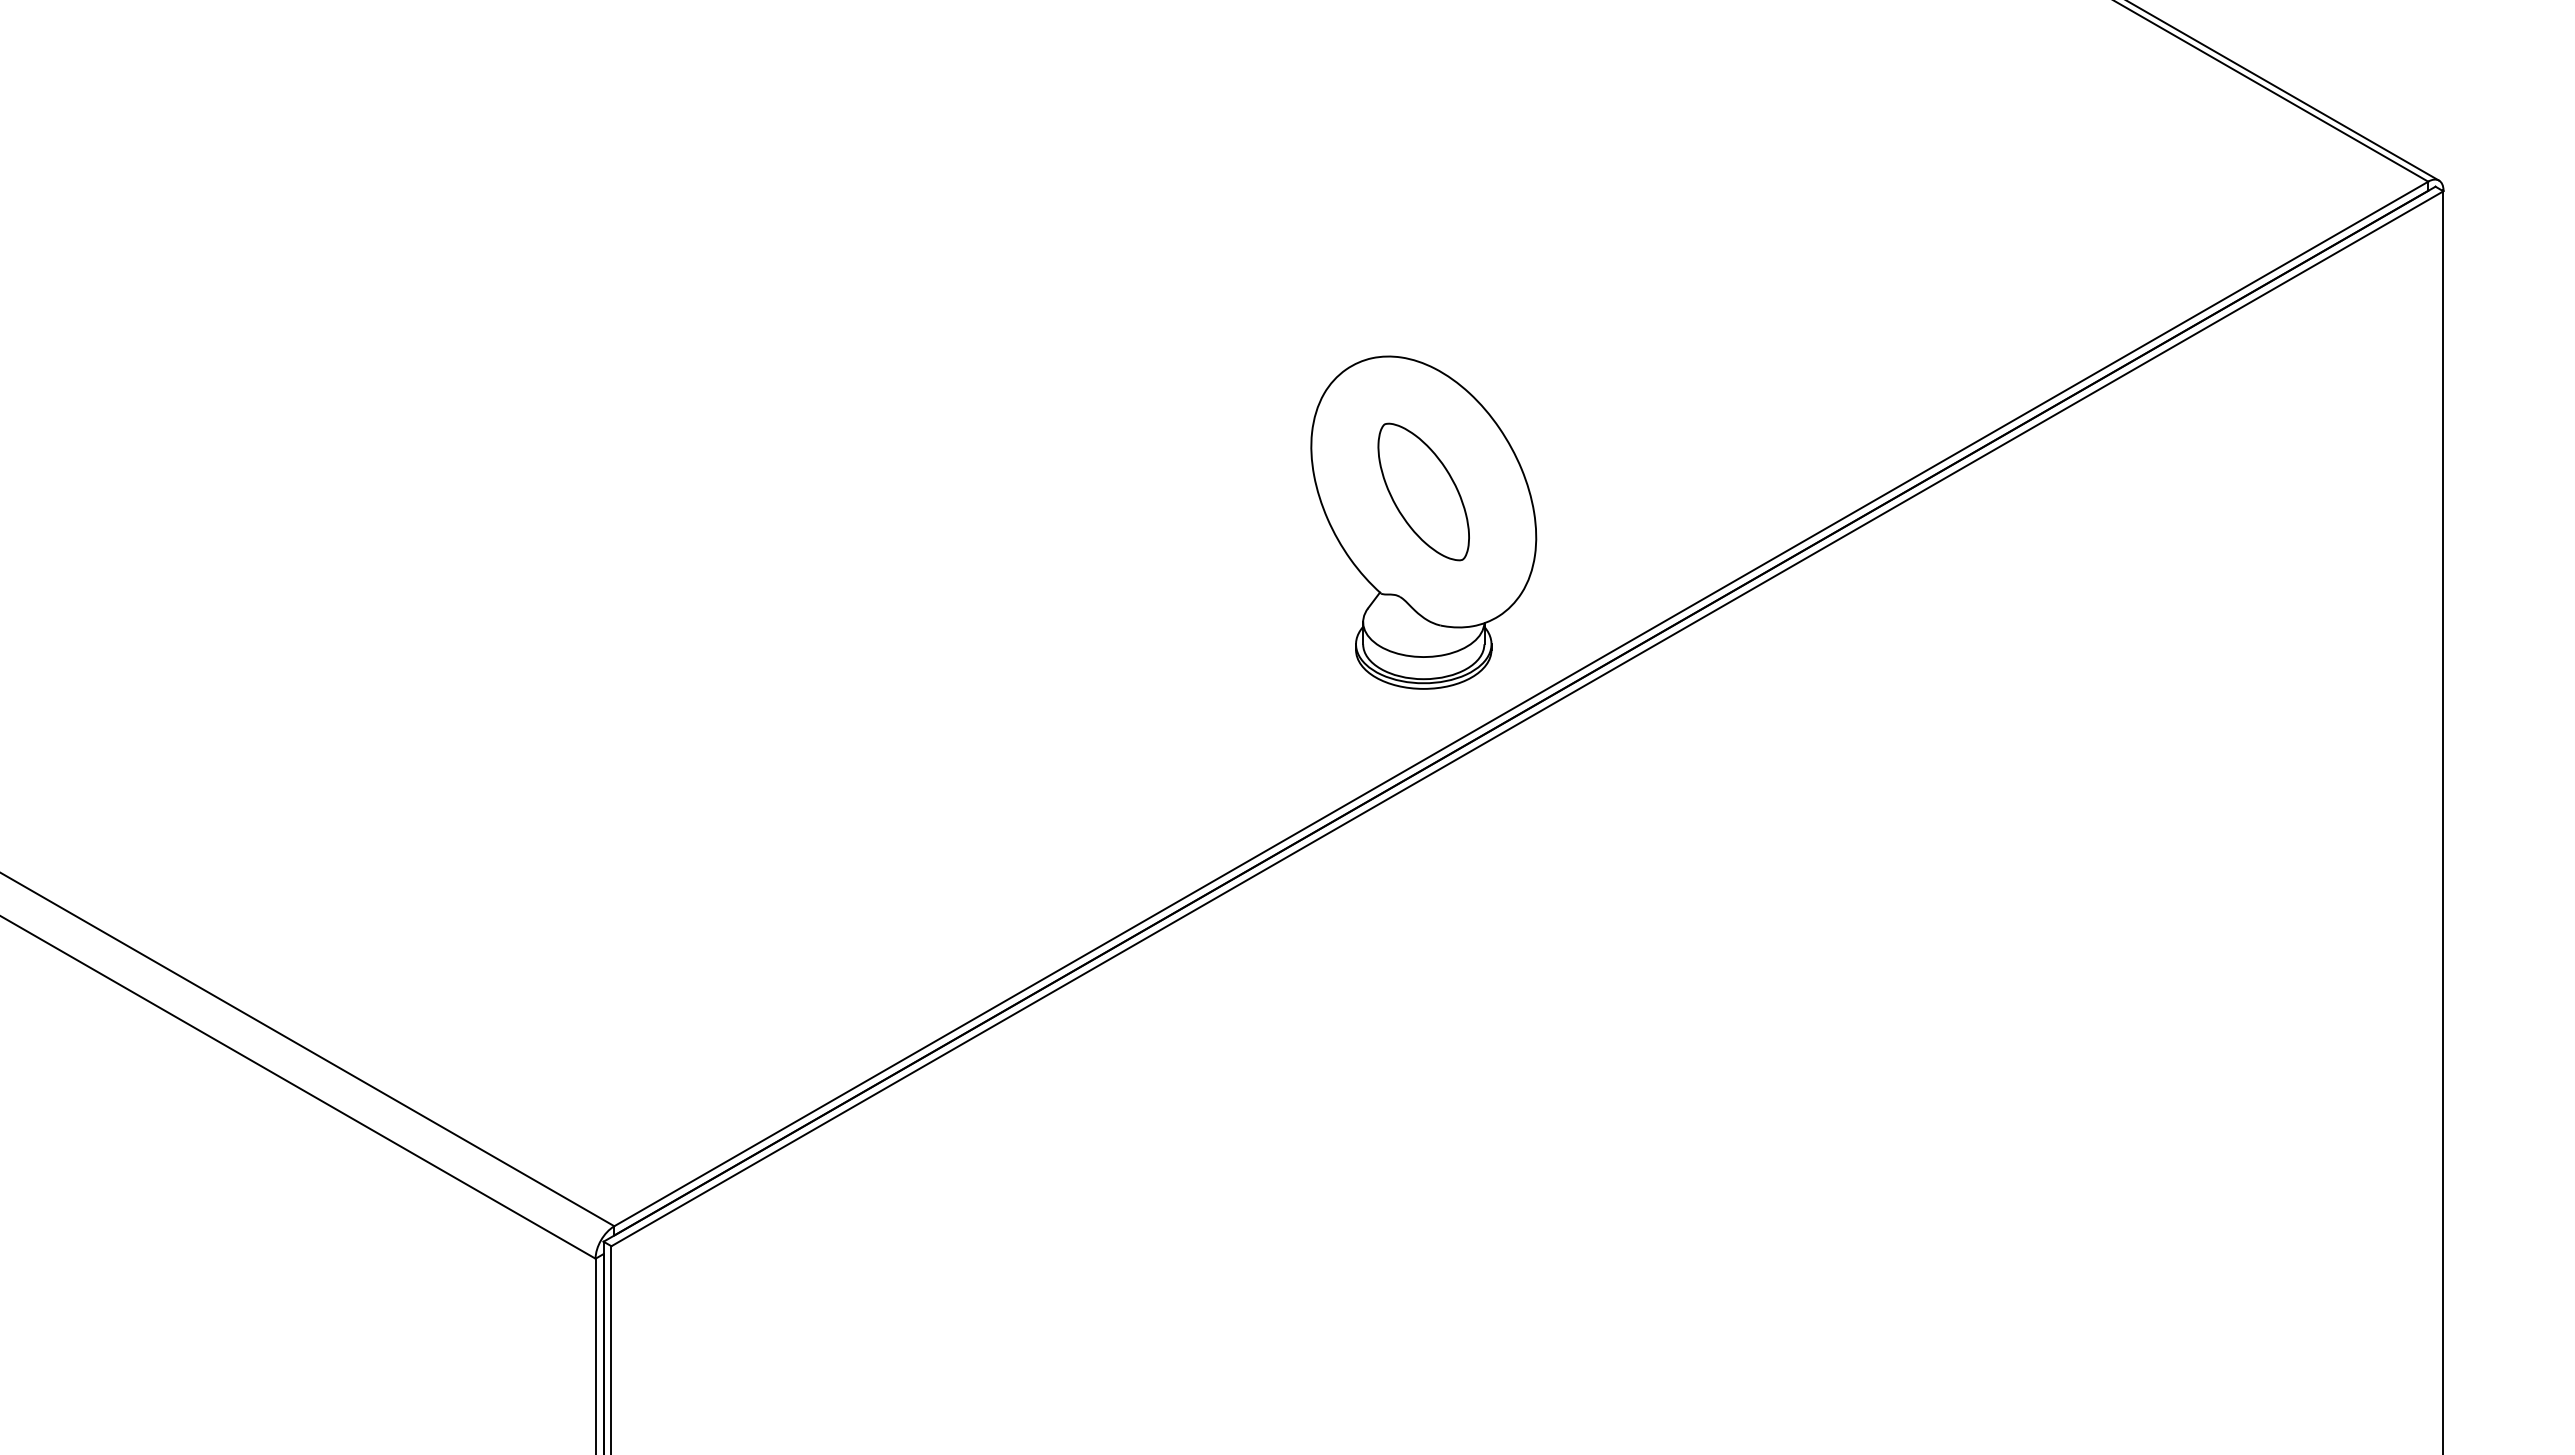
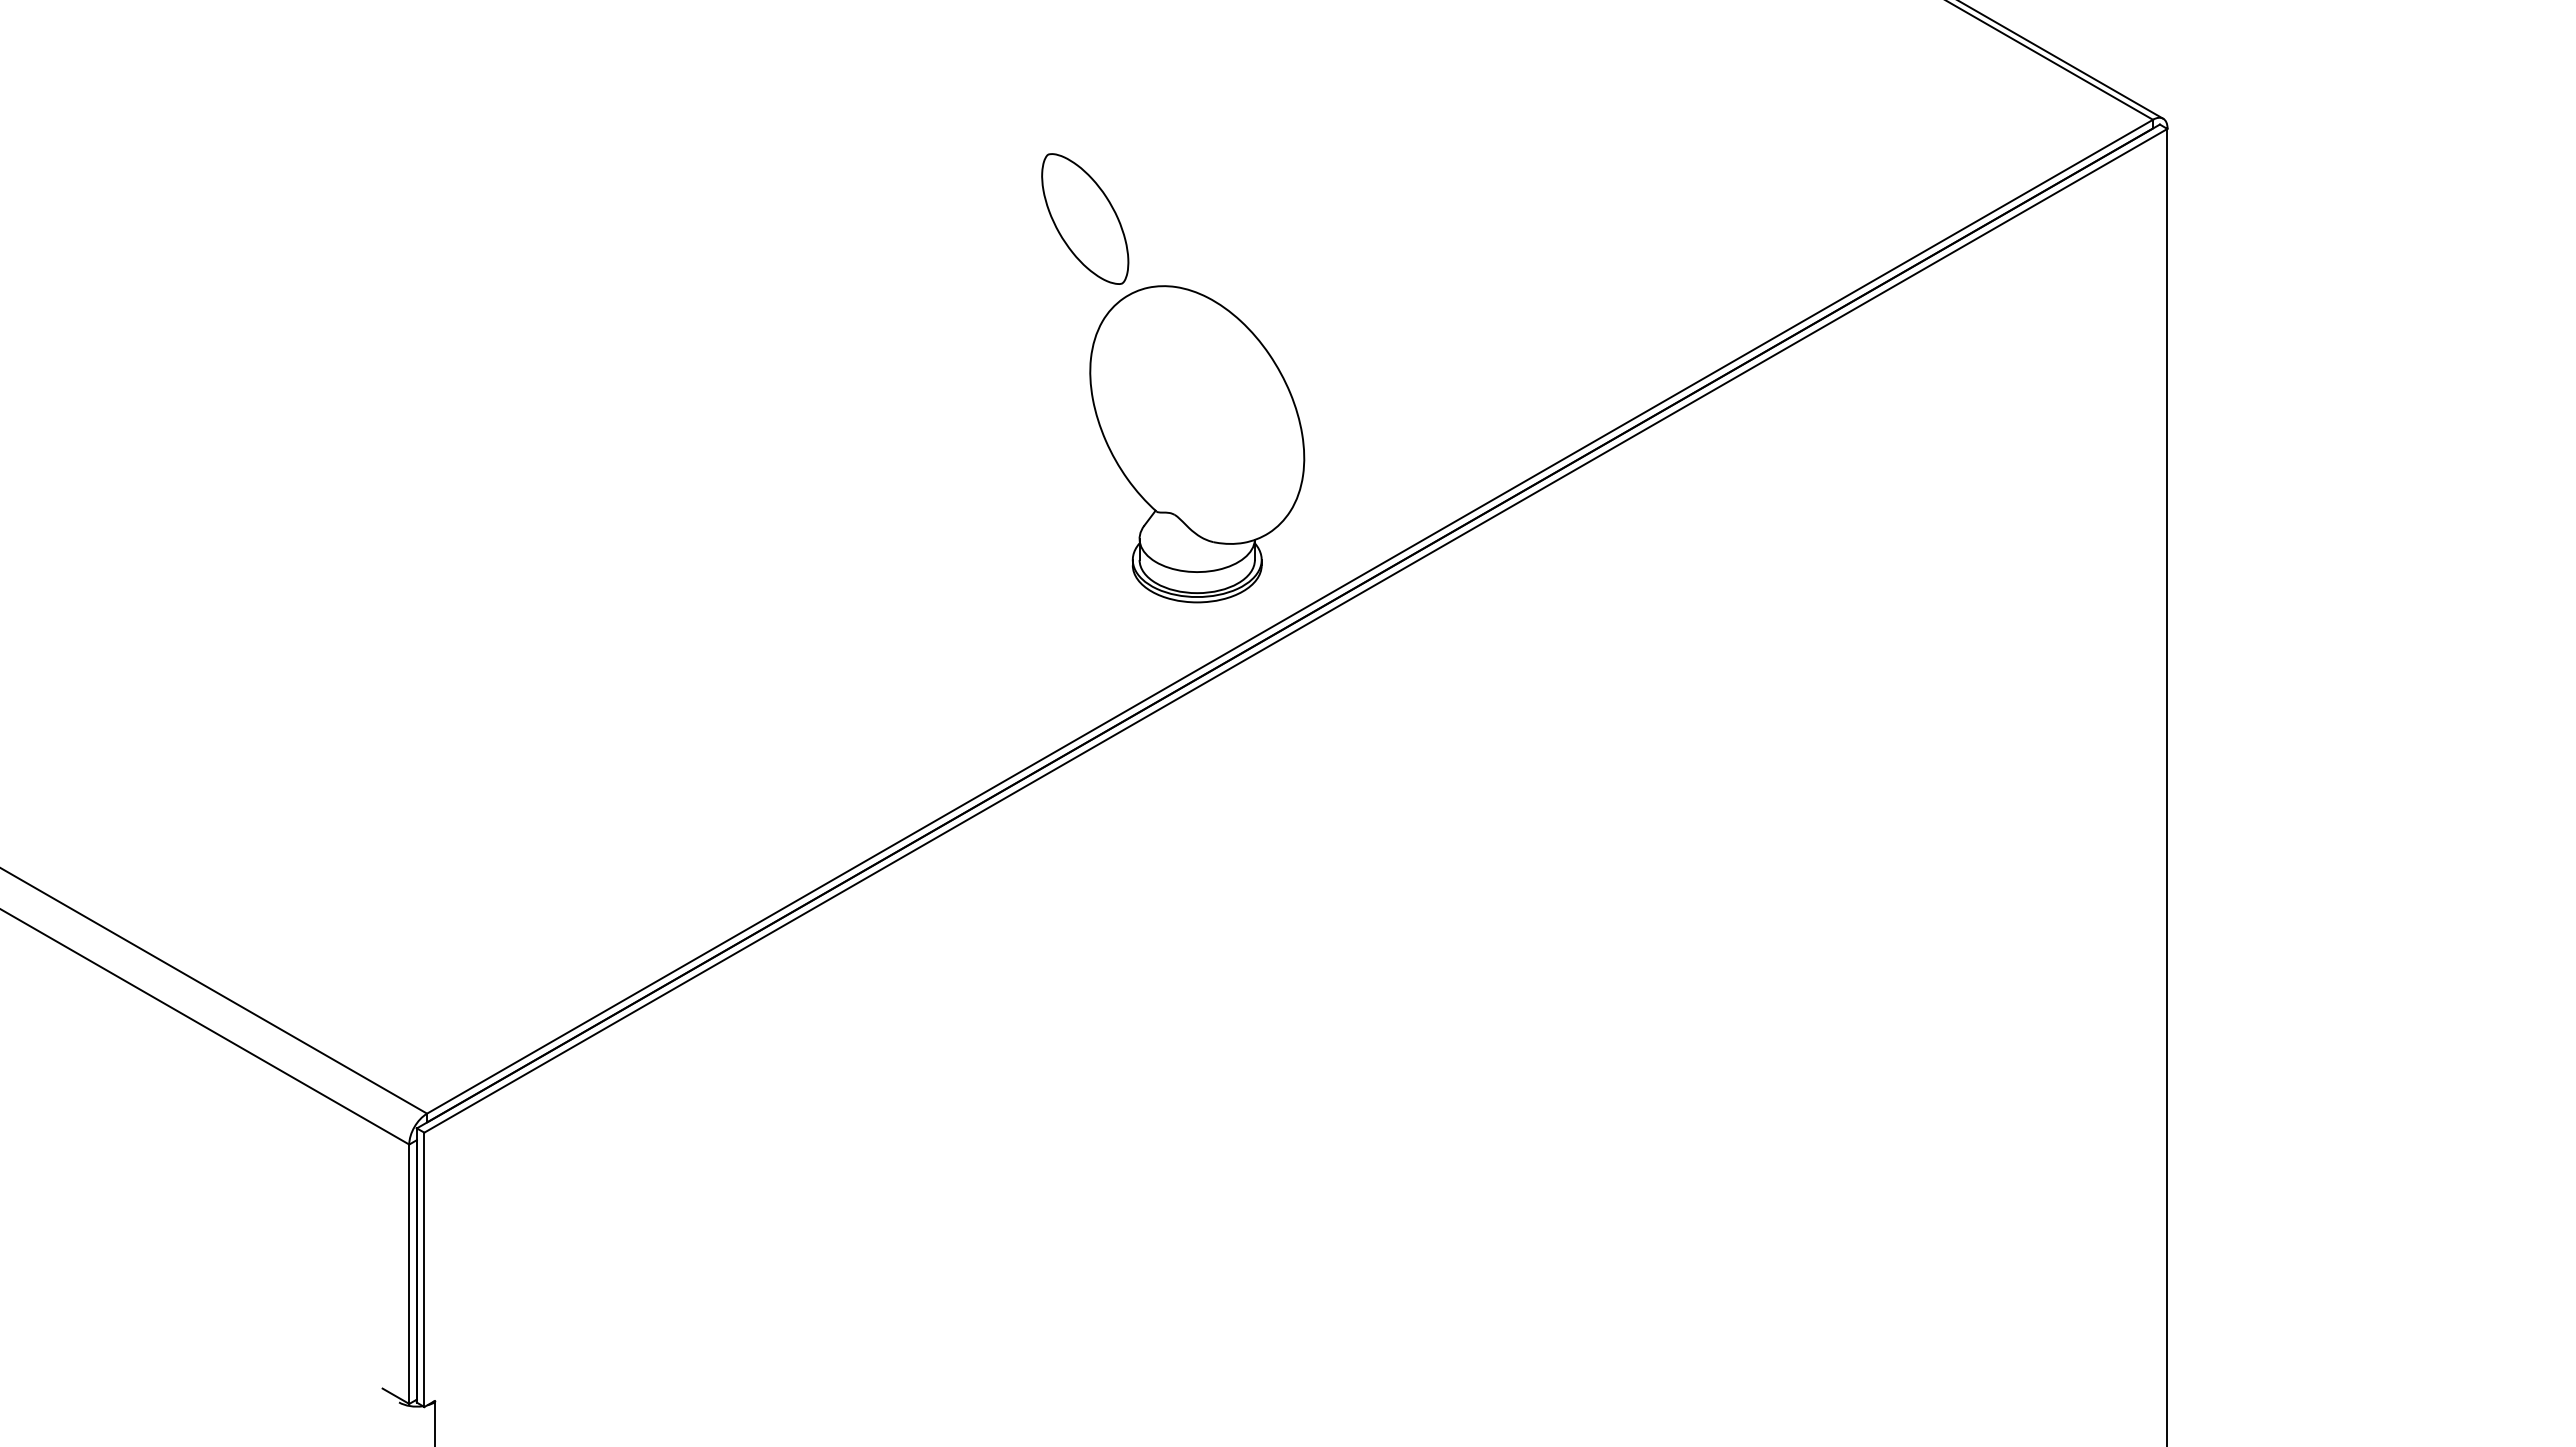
part: (1424, 491) -> (1085, 218), moved

